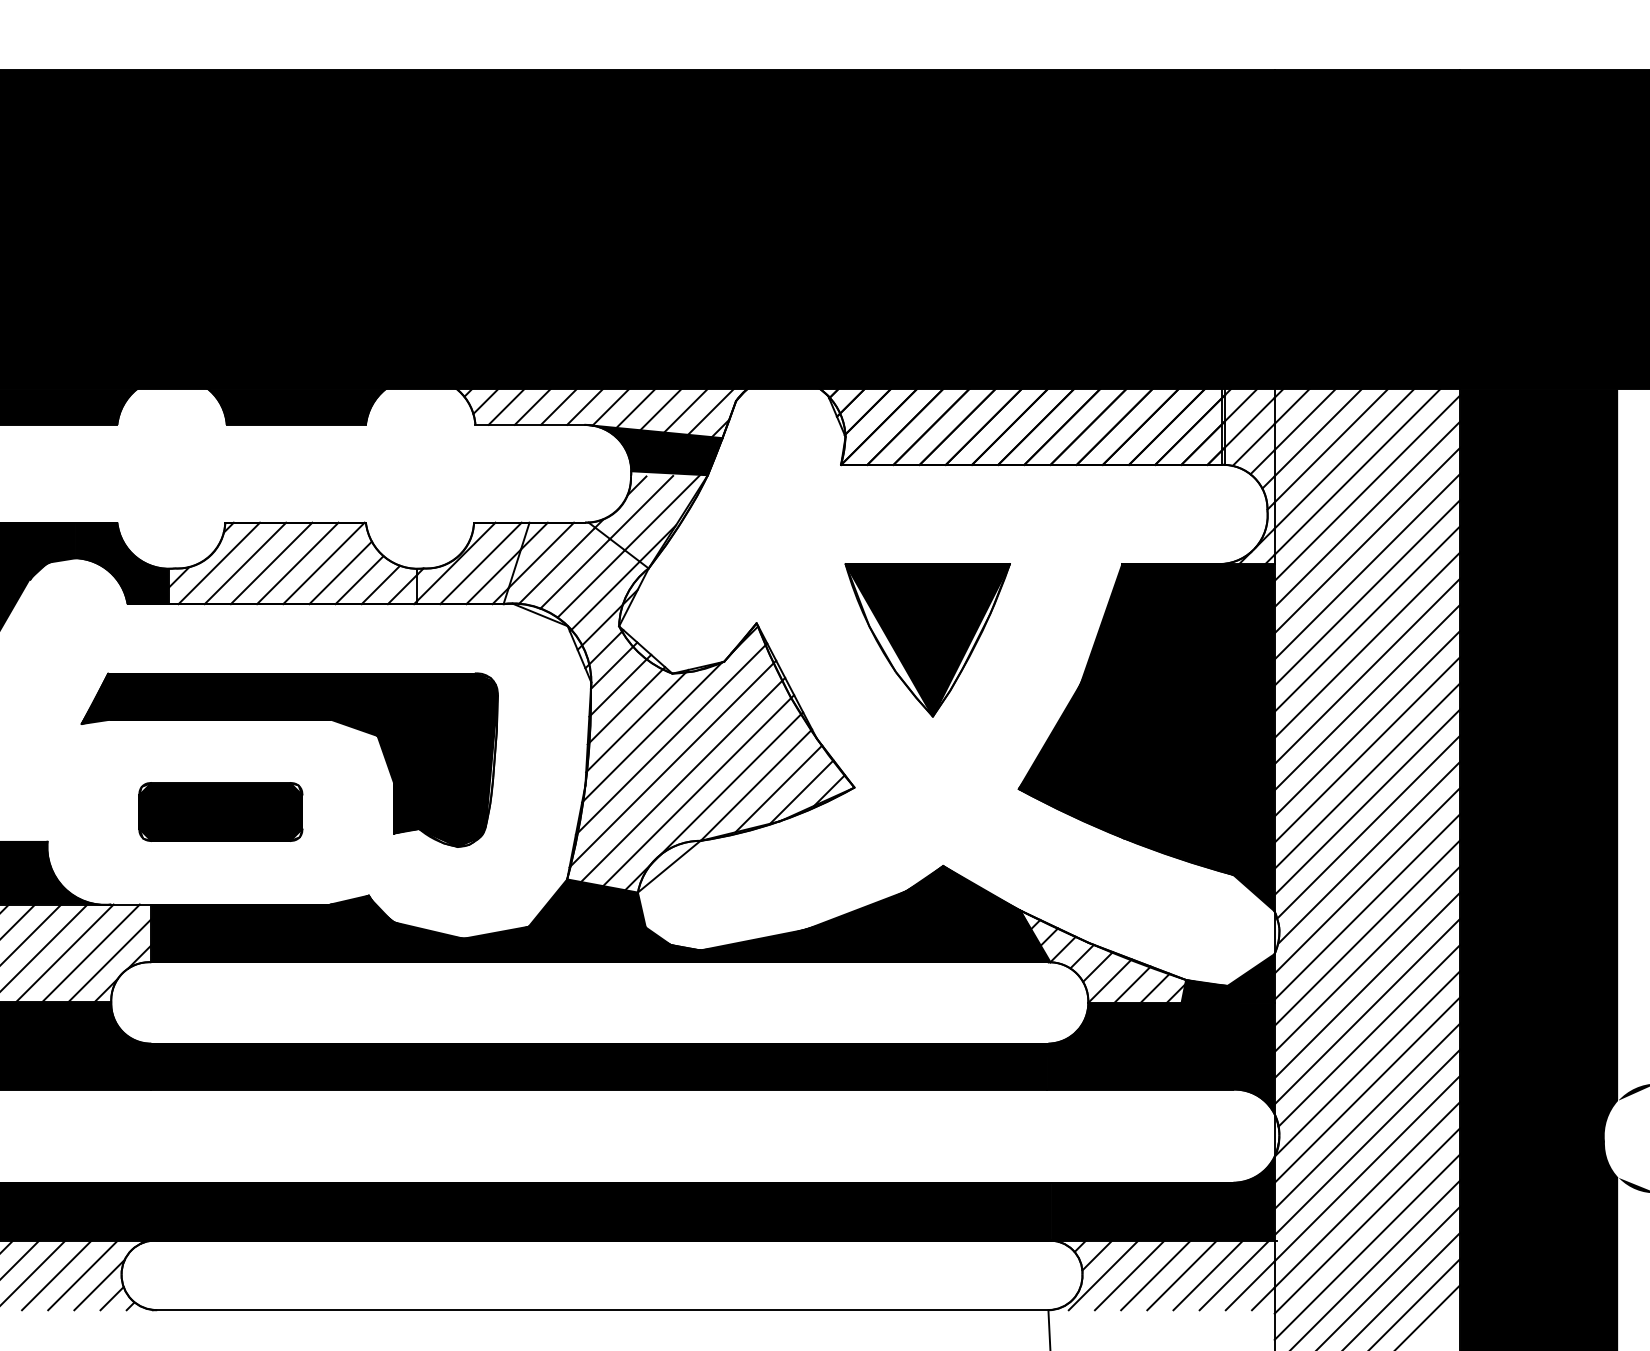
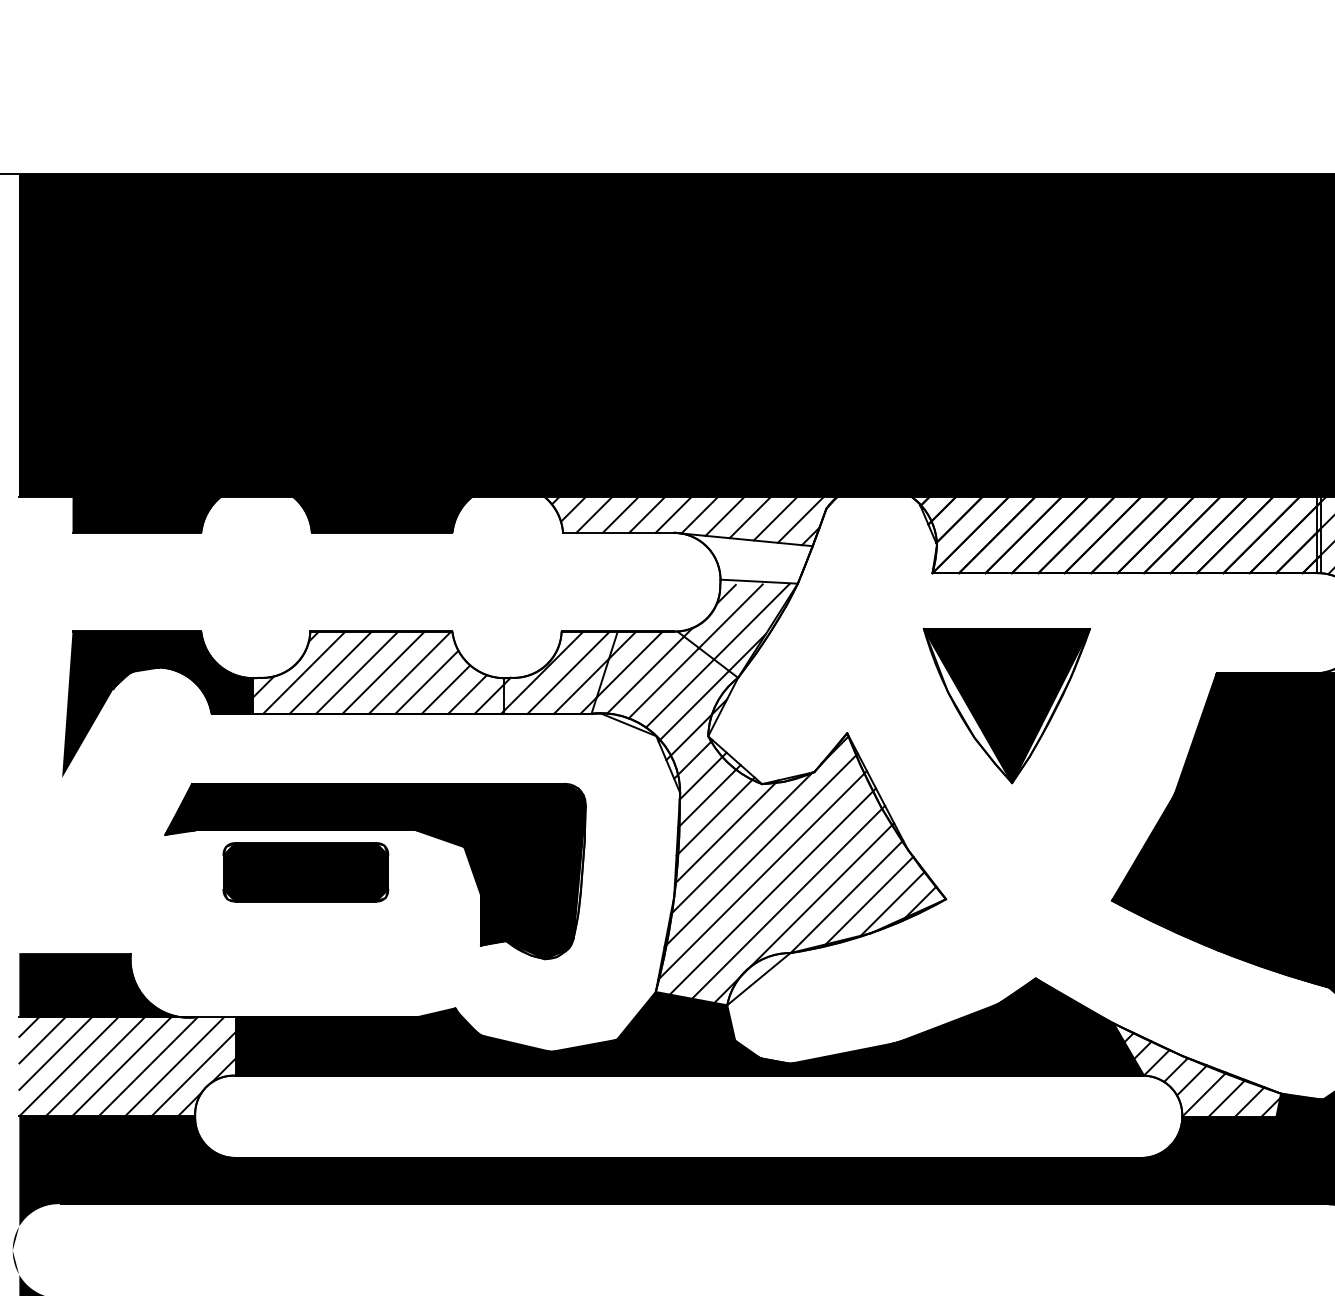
fill: (660, 438) -> (750, 546), removed
part: (927, 640) -> (1006, 706), moved
part: (220, 811) -> (305, 871), moved

